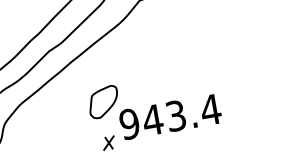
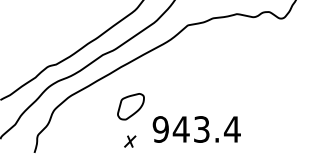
part: (103, 101) -> (130, 106), moved
part: (109, 142) -> (130, 141), moved

